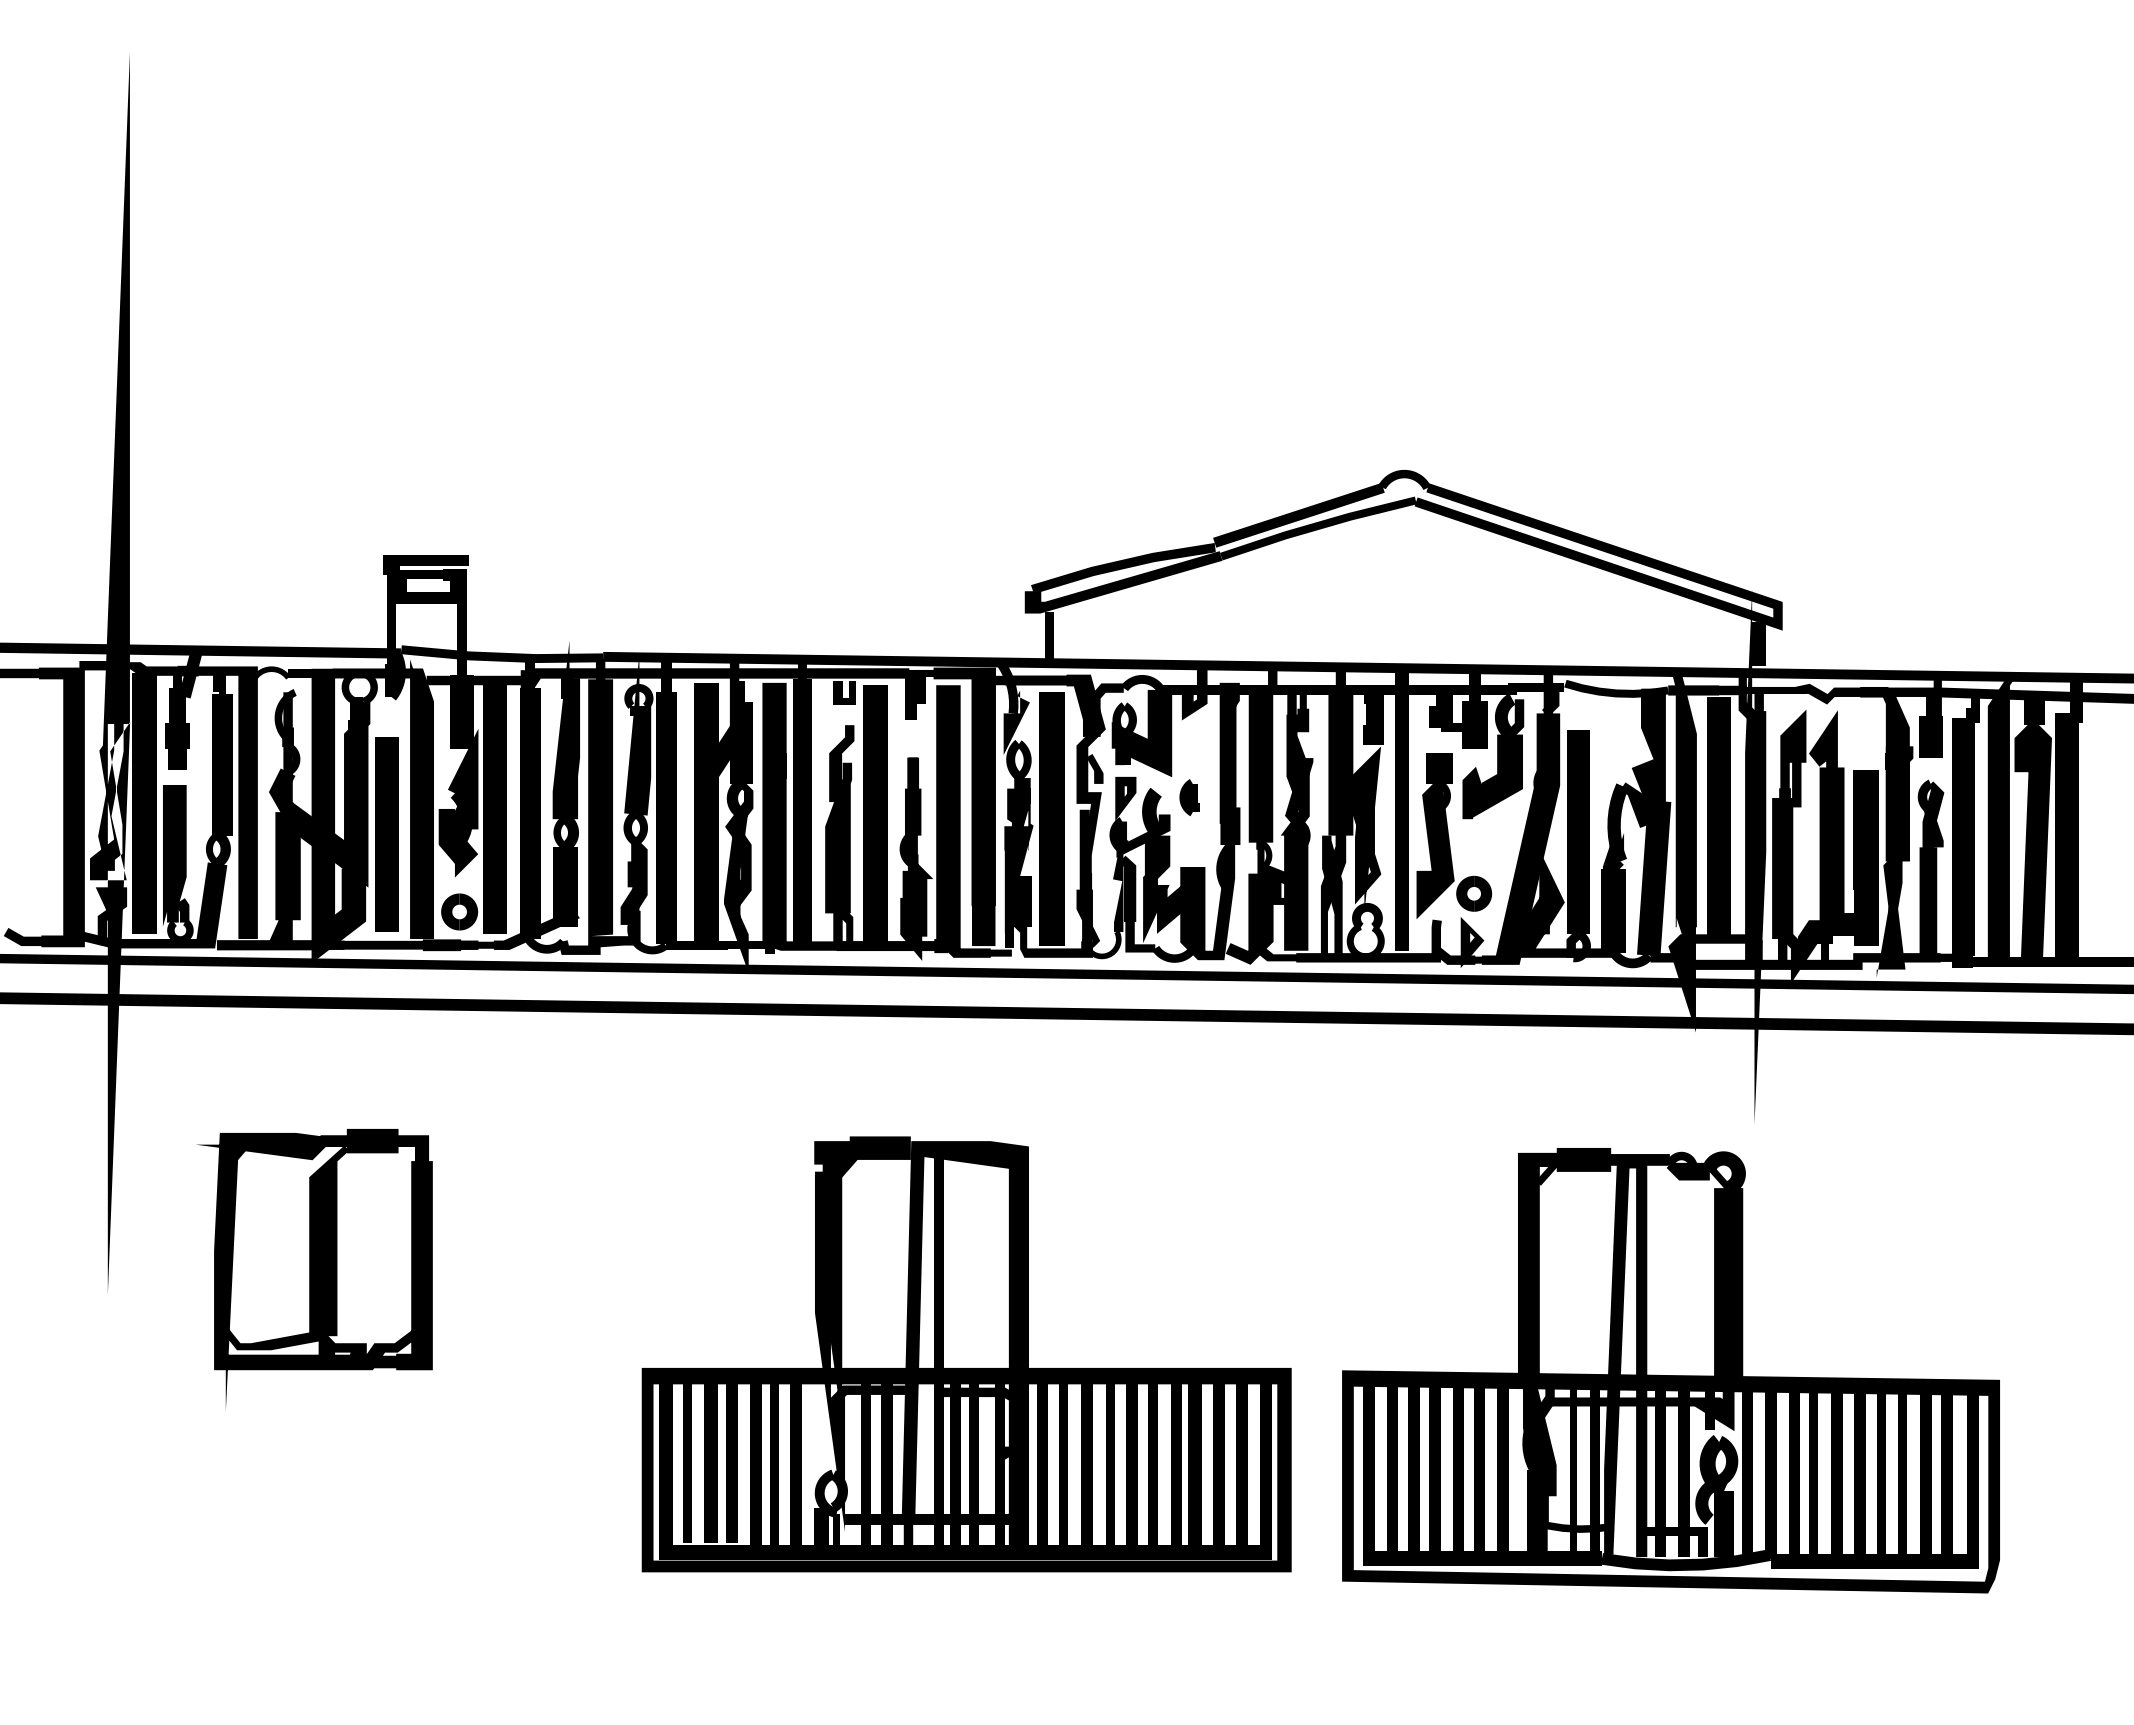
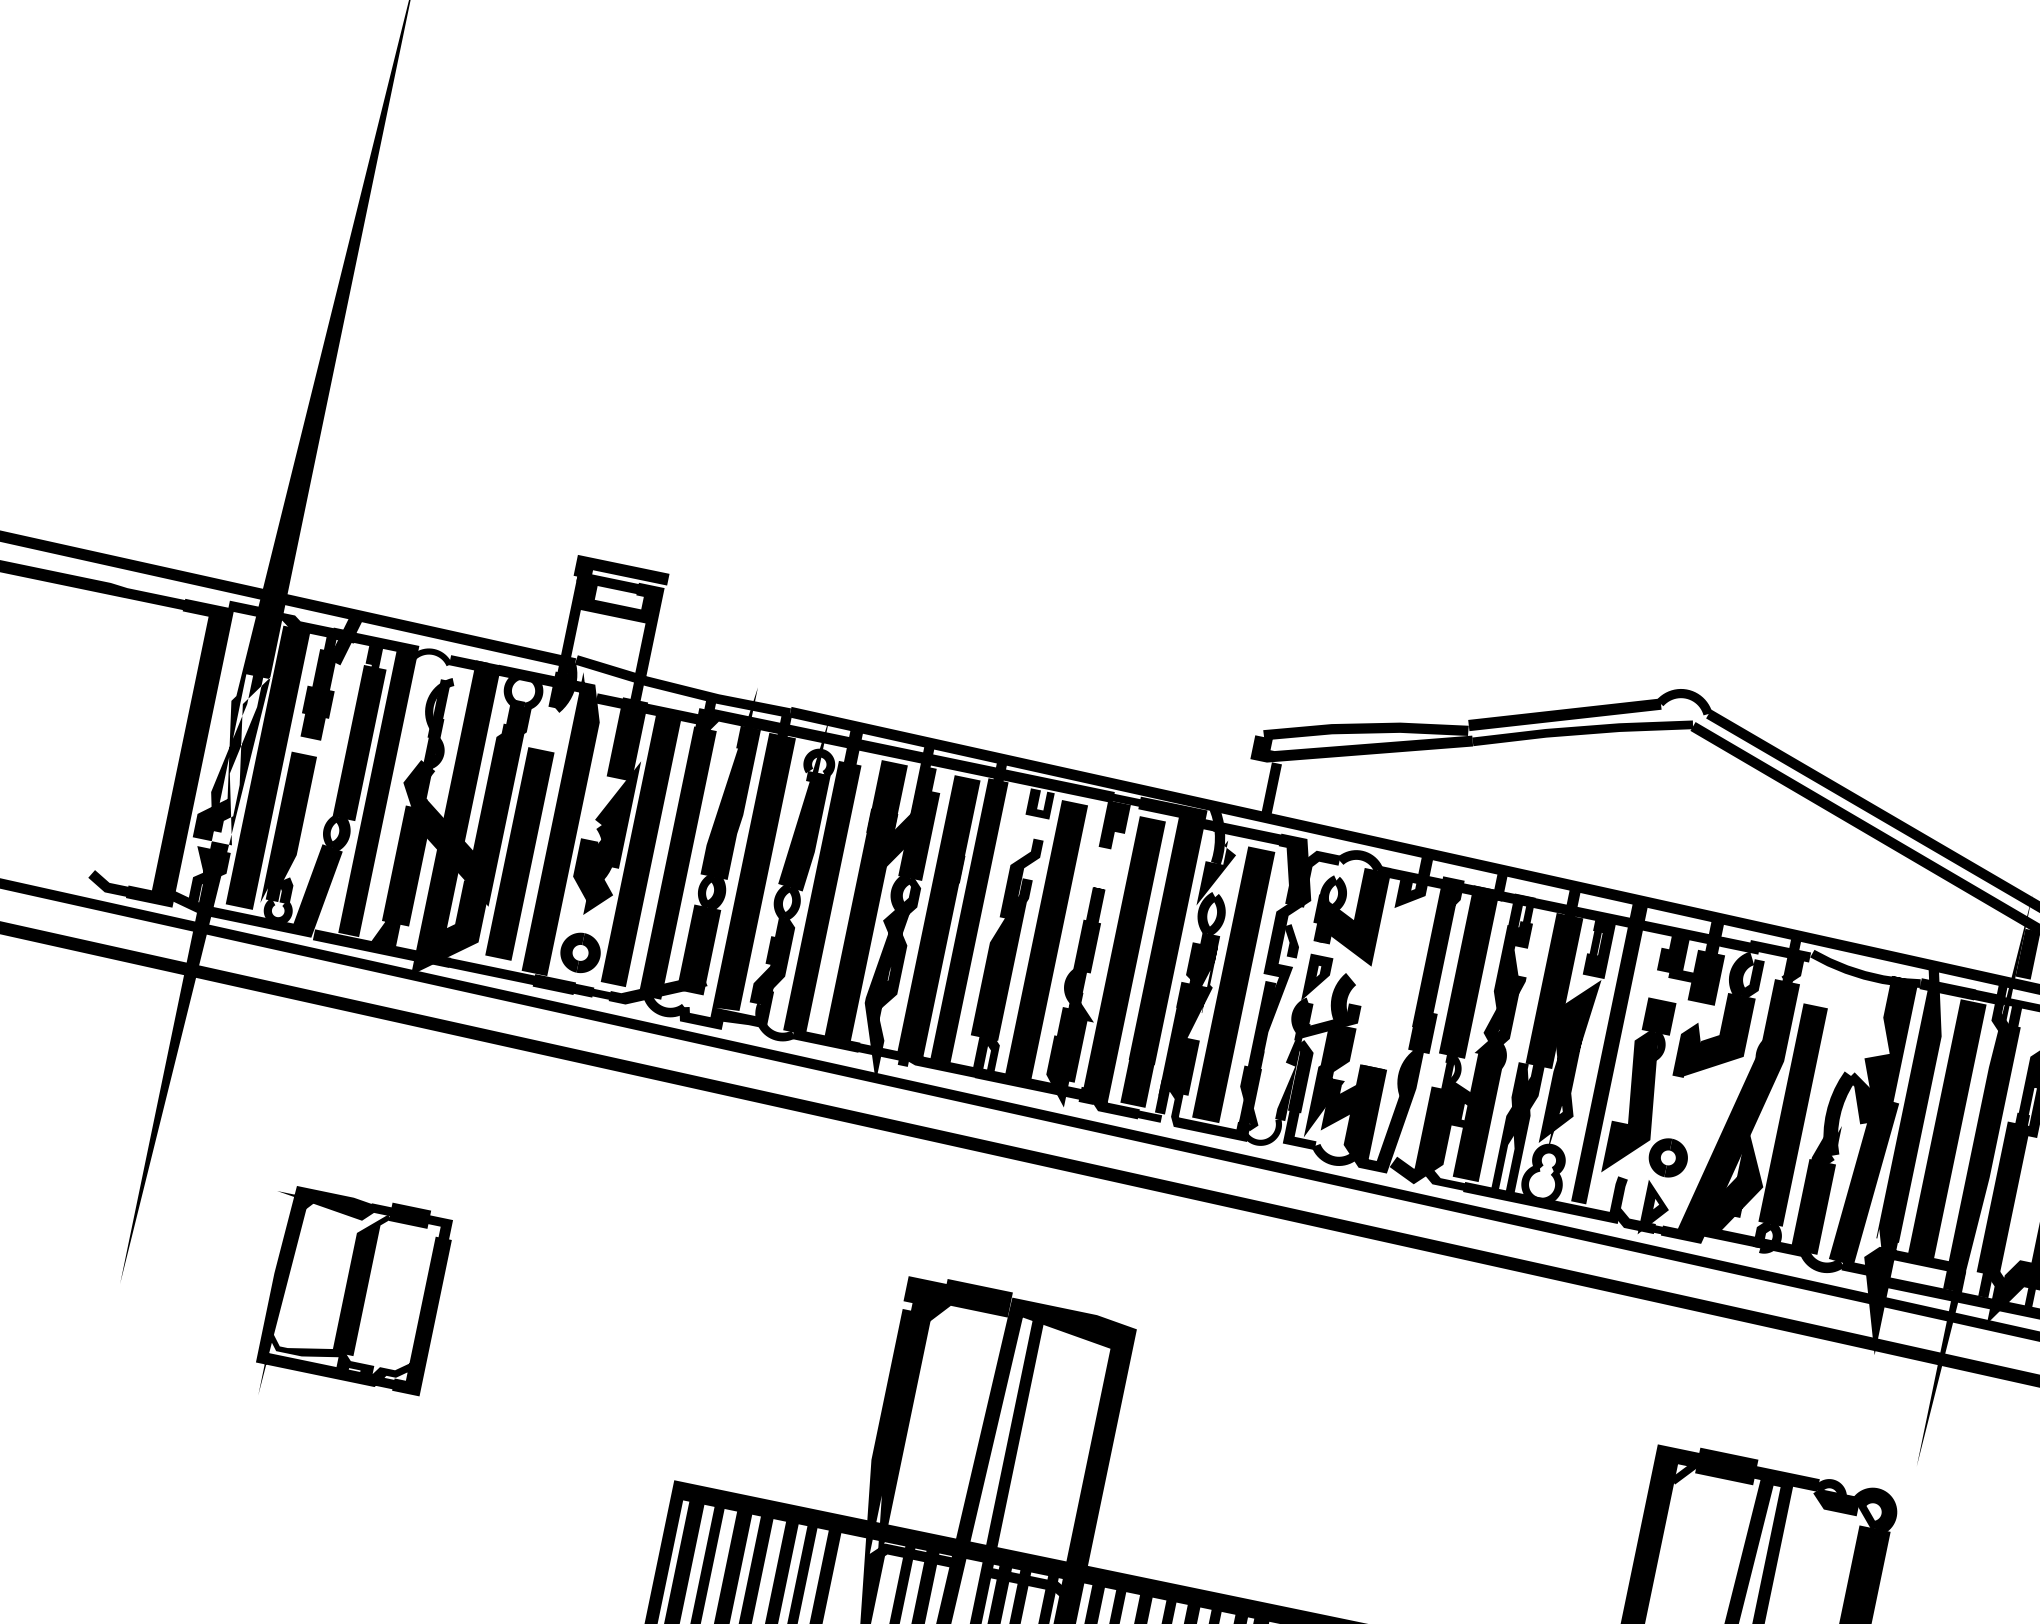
part: (1189, 797) -> (1385, 992), removed
part: (314, 1269) -> (346, 1302), size x0.7

